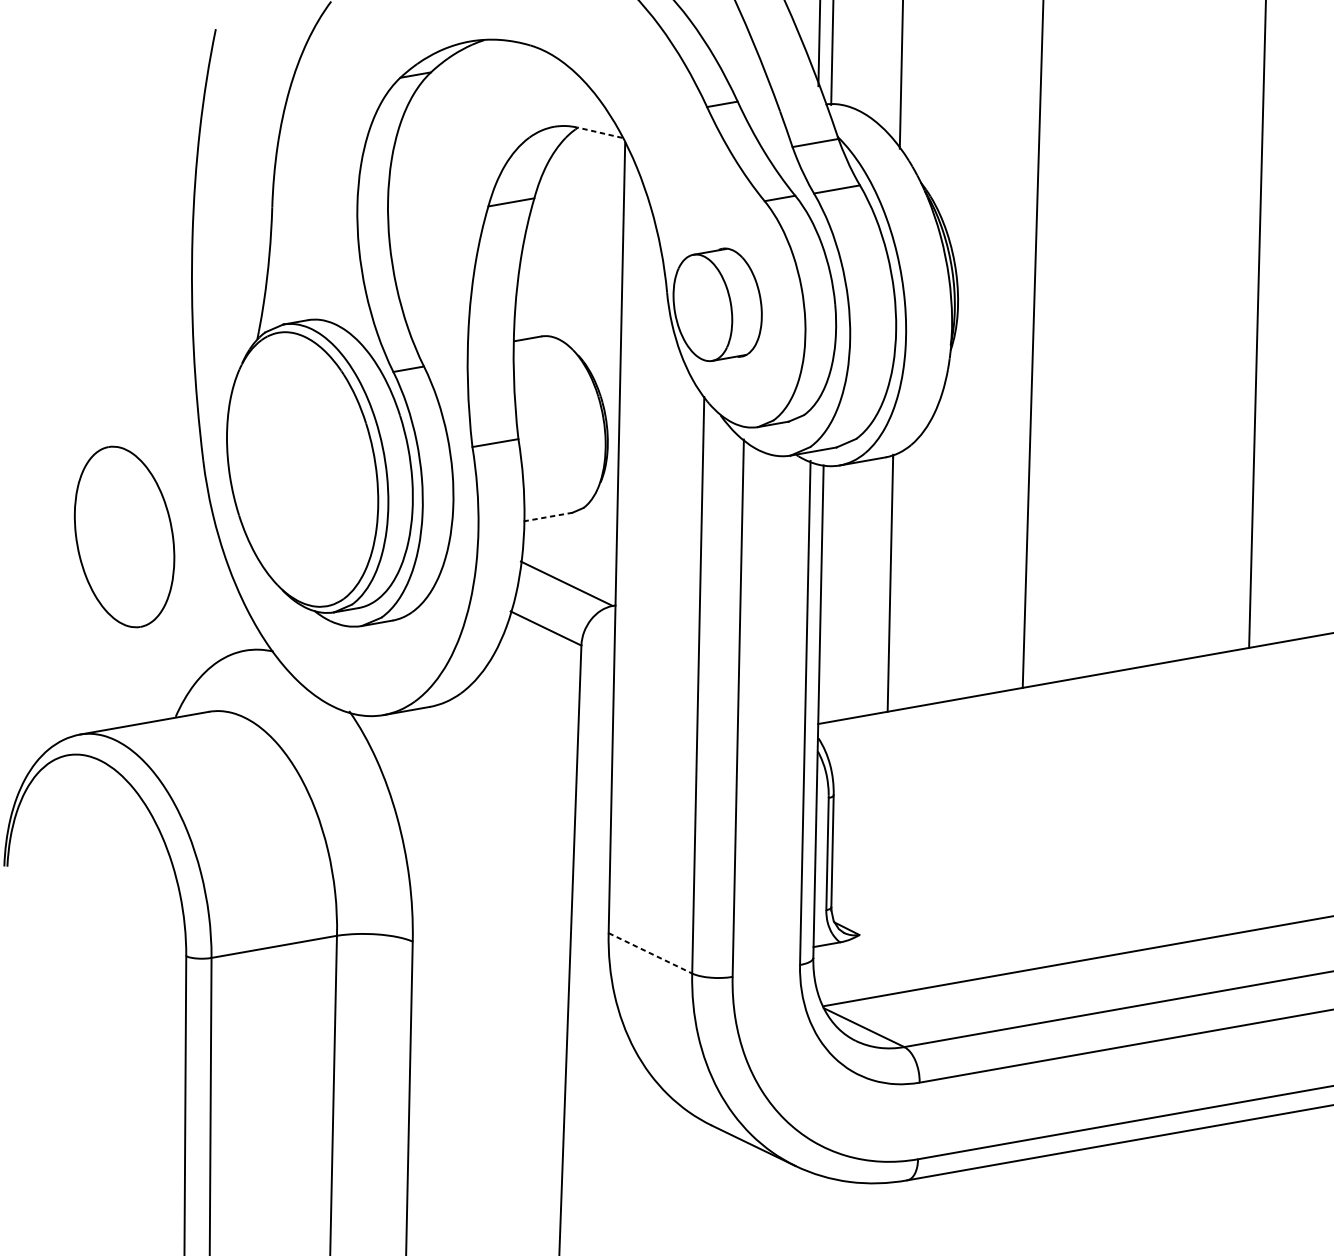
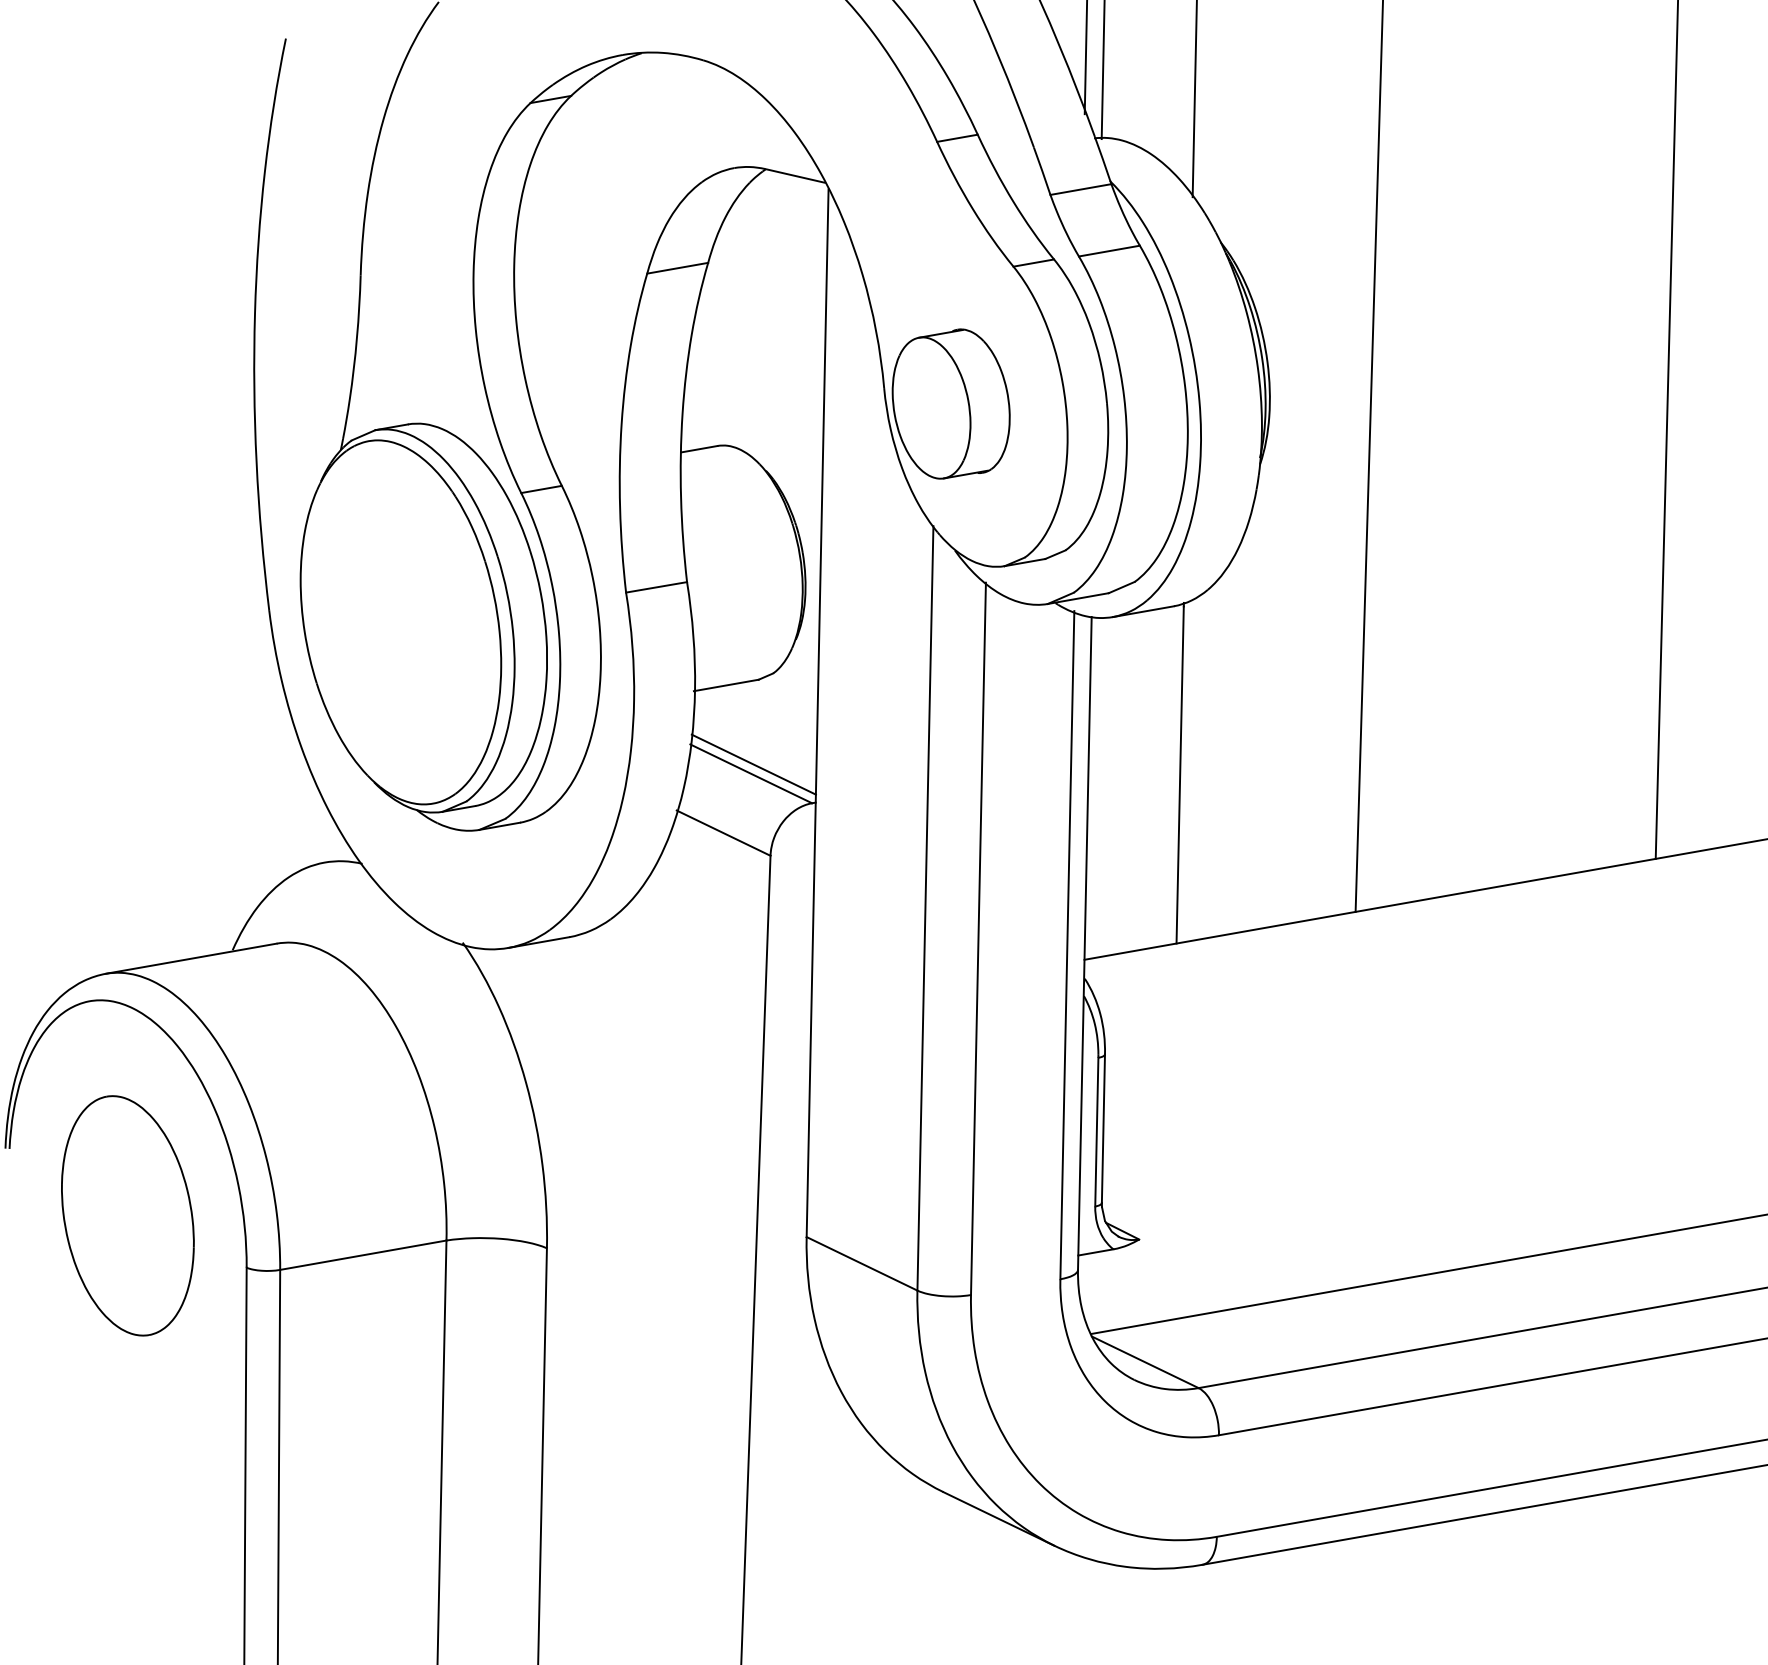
line: (600, 132) -> (795, 175), dashed -> solid
line: (548, 517) -> (726, 685), dashed -> solid
part: (124, 536) -> (127, 1215), moved
line: (568, 576) -> (753, 764), added
line: (650, 953) -> (862, 1263), dashed -> solid

